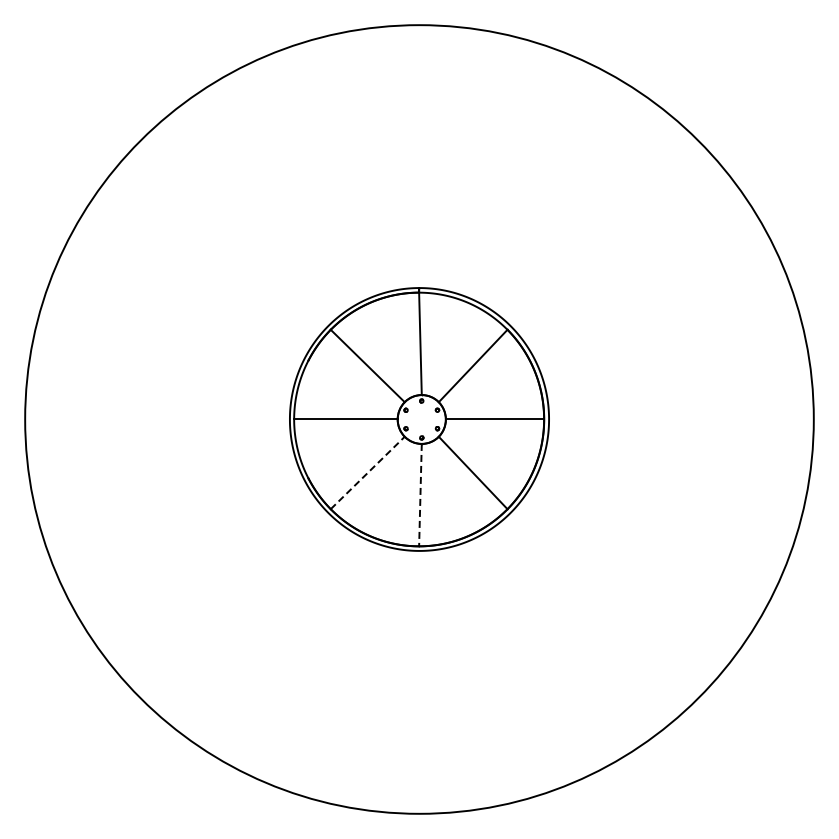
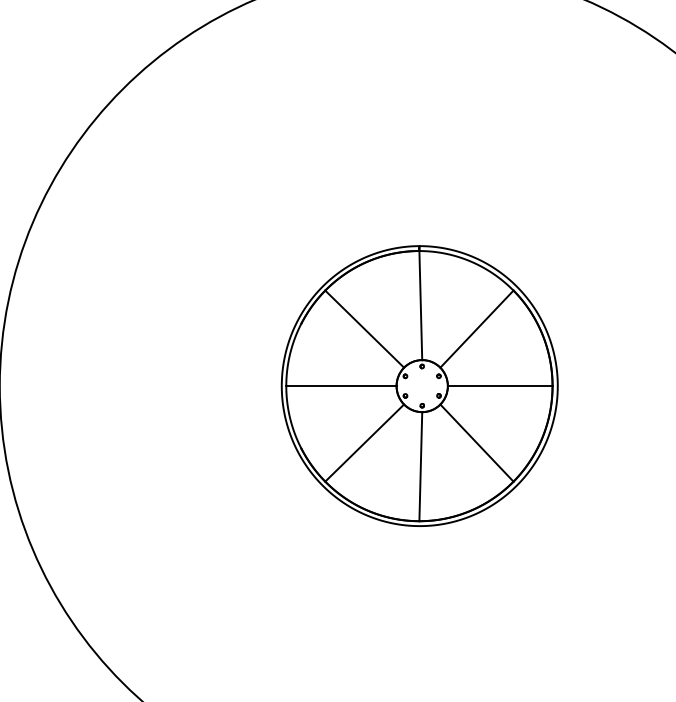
line: (367, 472) -> (364, 442), dashed -> solid
line: (420, 495) -> (420, 467), dashed -> solid

